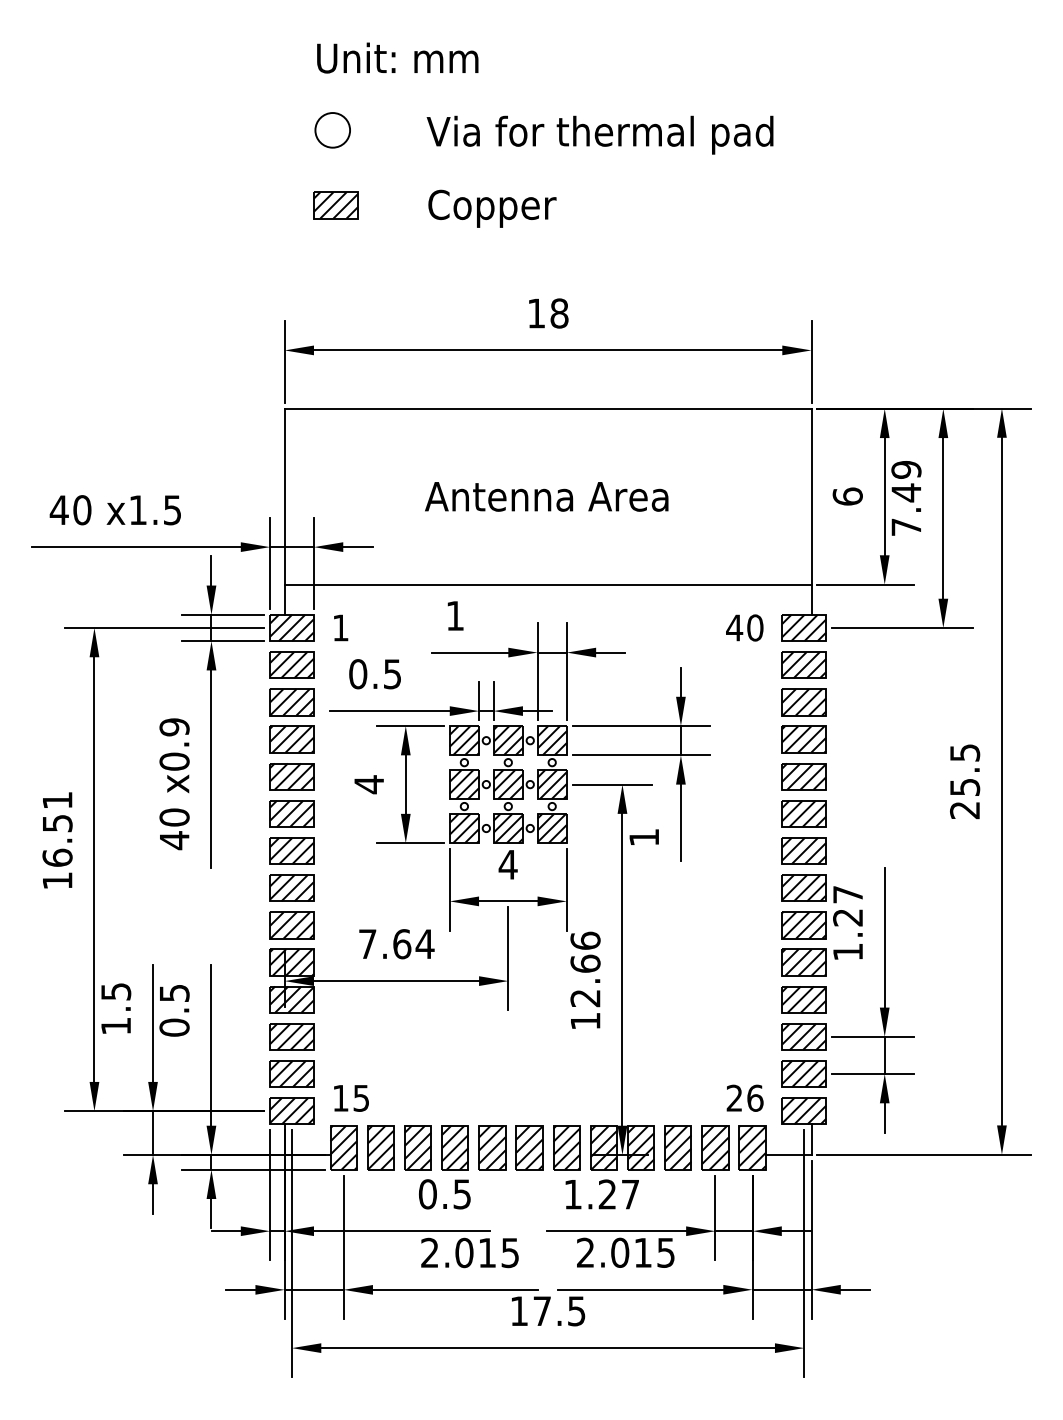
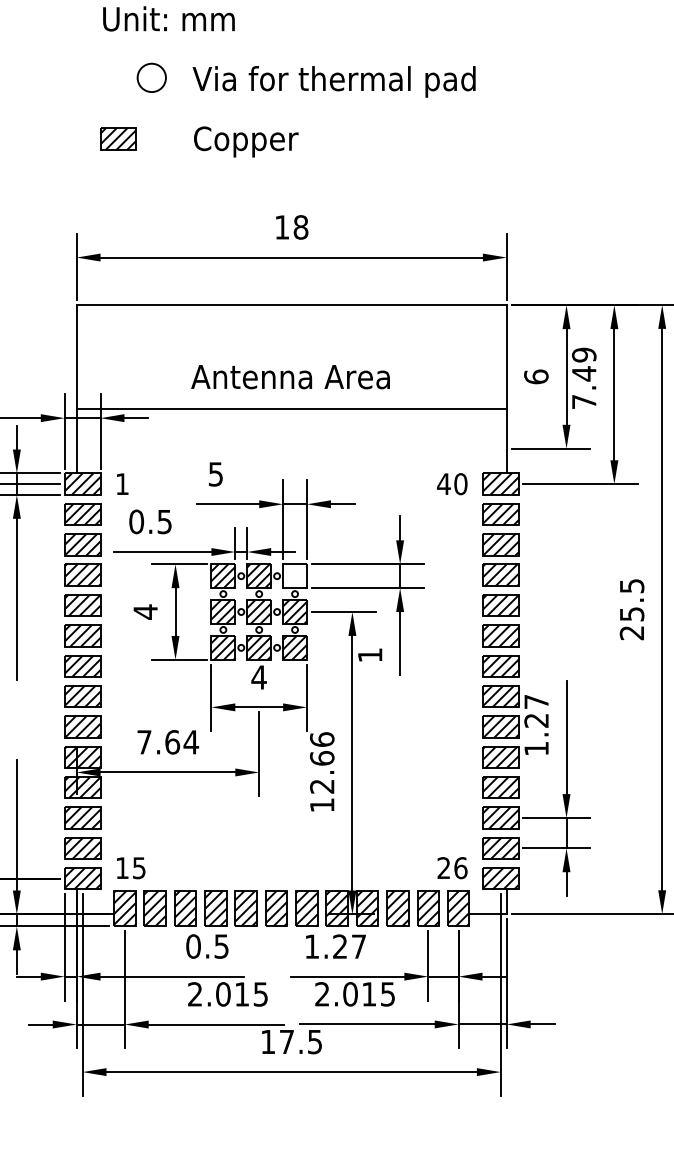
circle: (332, 130) -> (151, 78), moved
line: (547, 584) -> (291, 408), moved
text: (454, 616) -> (215, 474), 1 -> 5
hatch: (551, 740) -> (294, 576), removed

